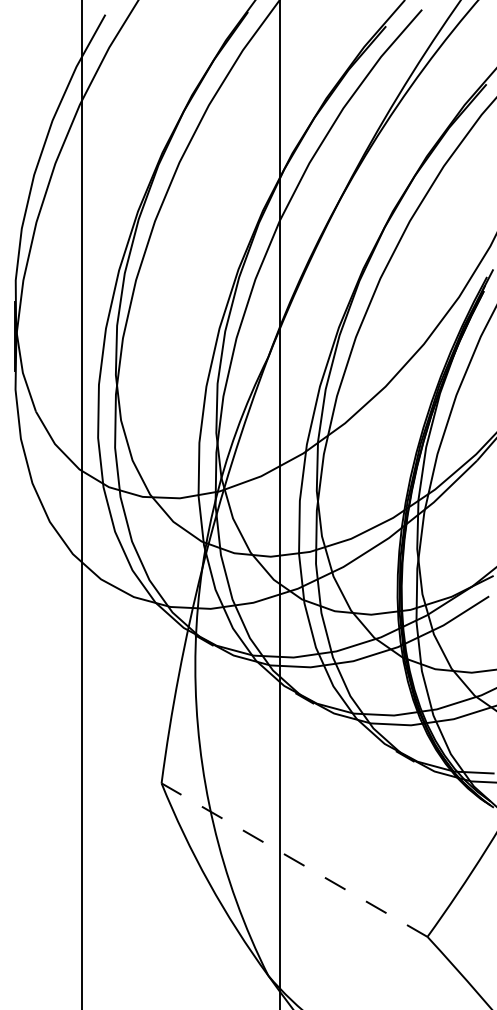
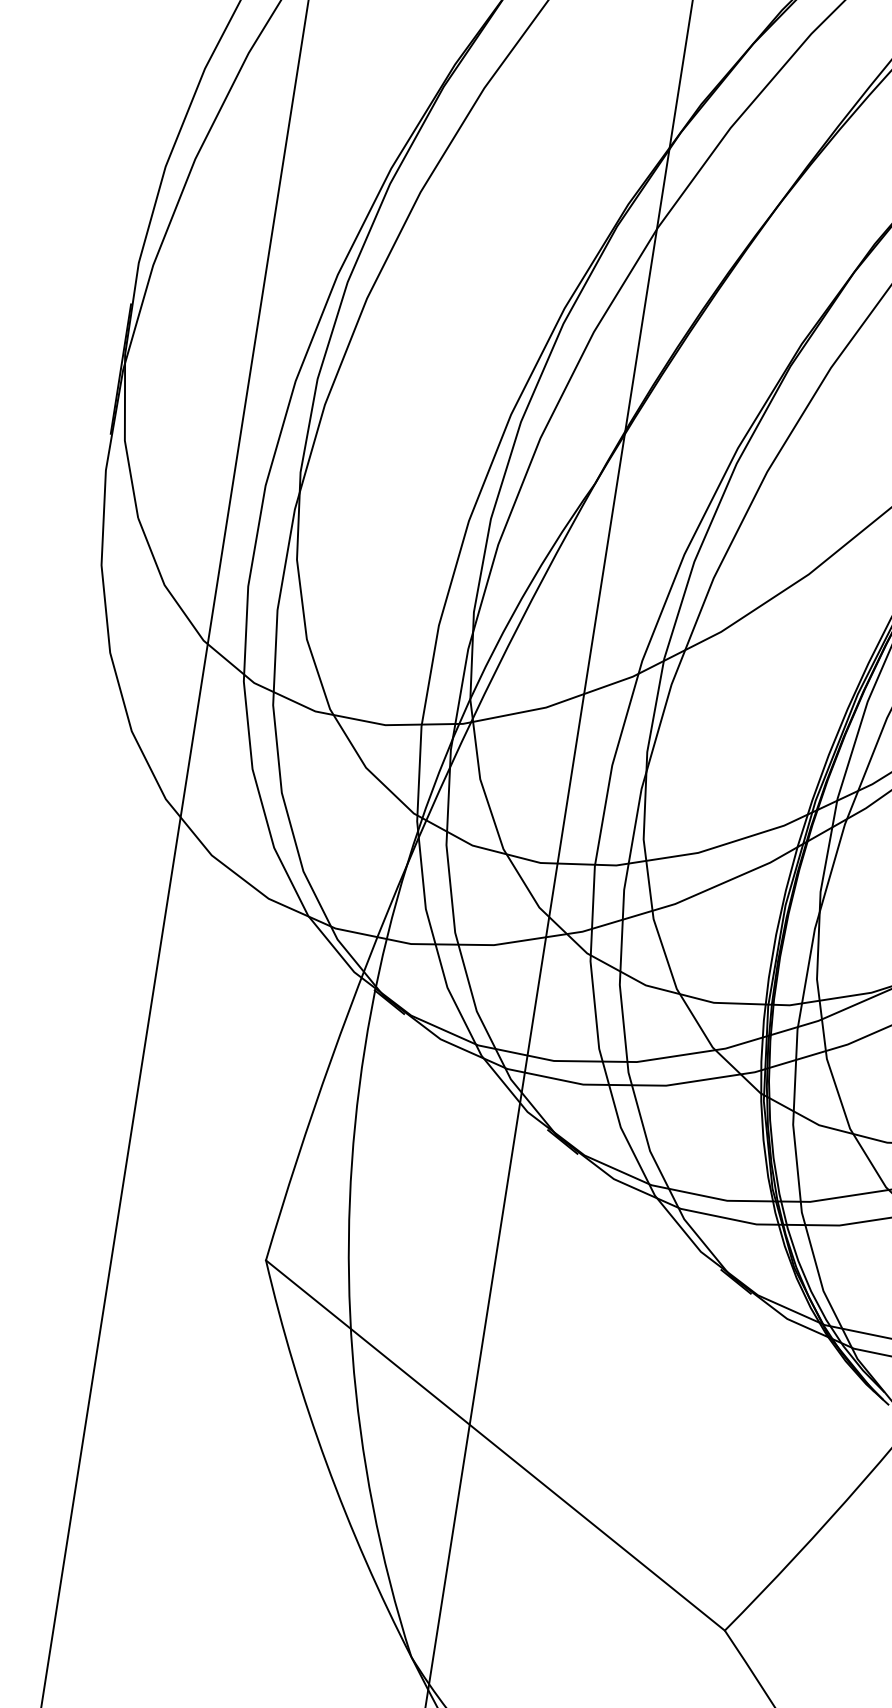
line: (294, 860) -> (495, 1446), dashed -> solid

